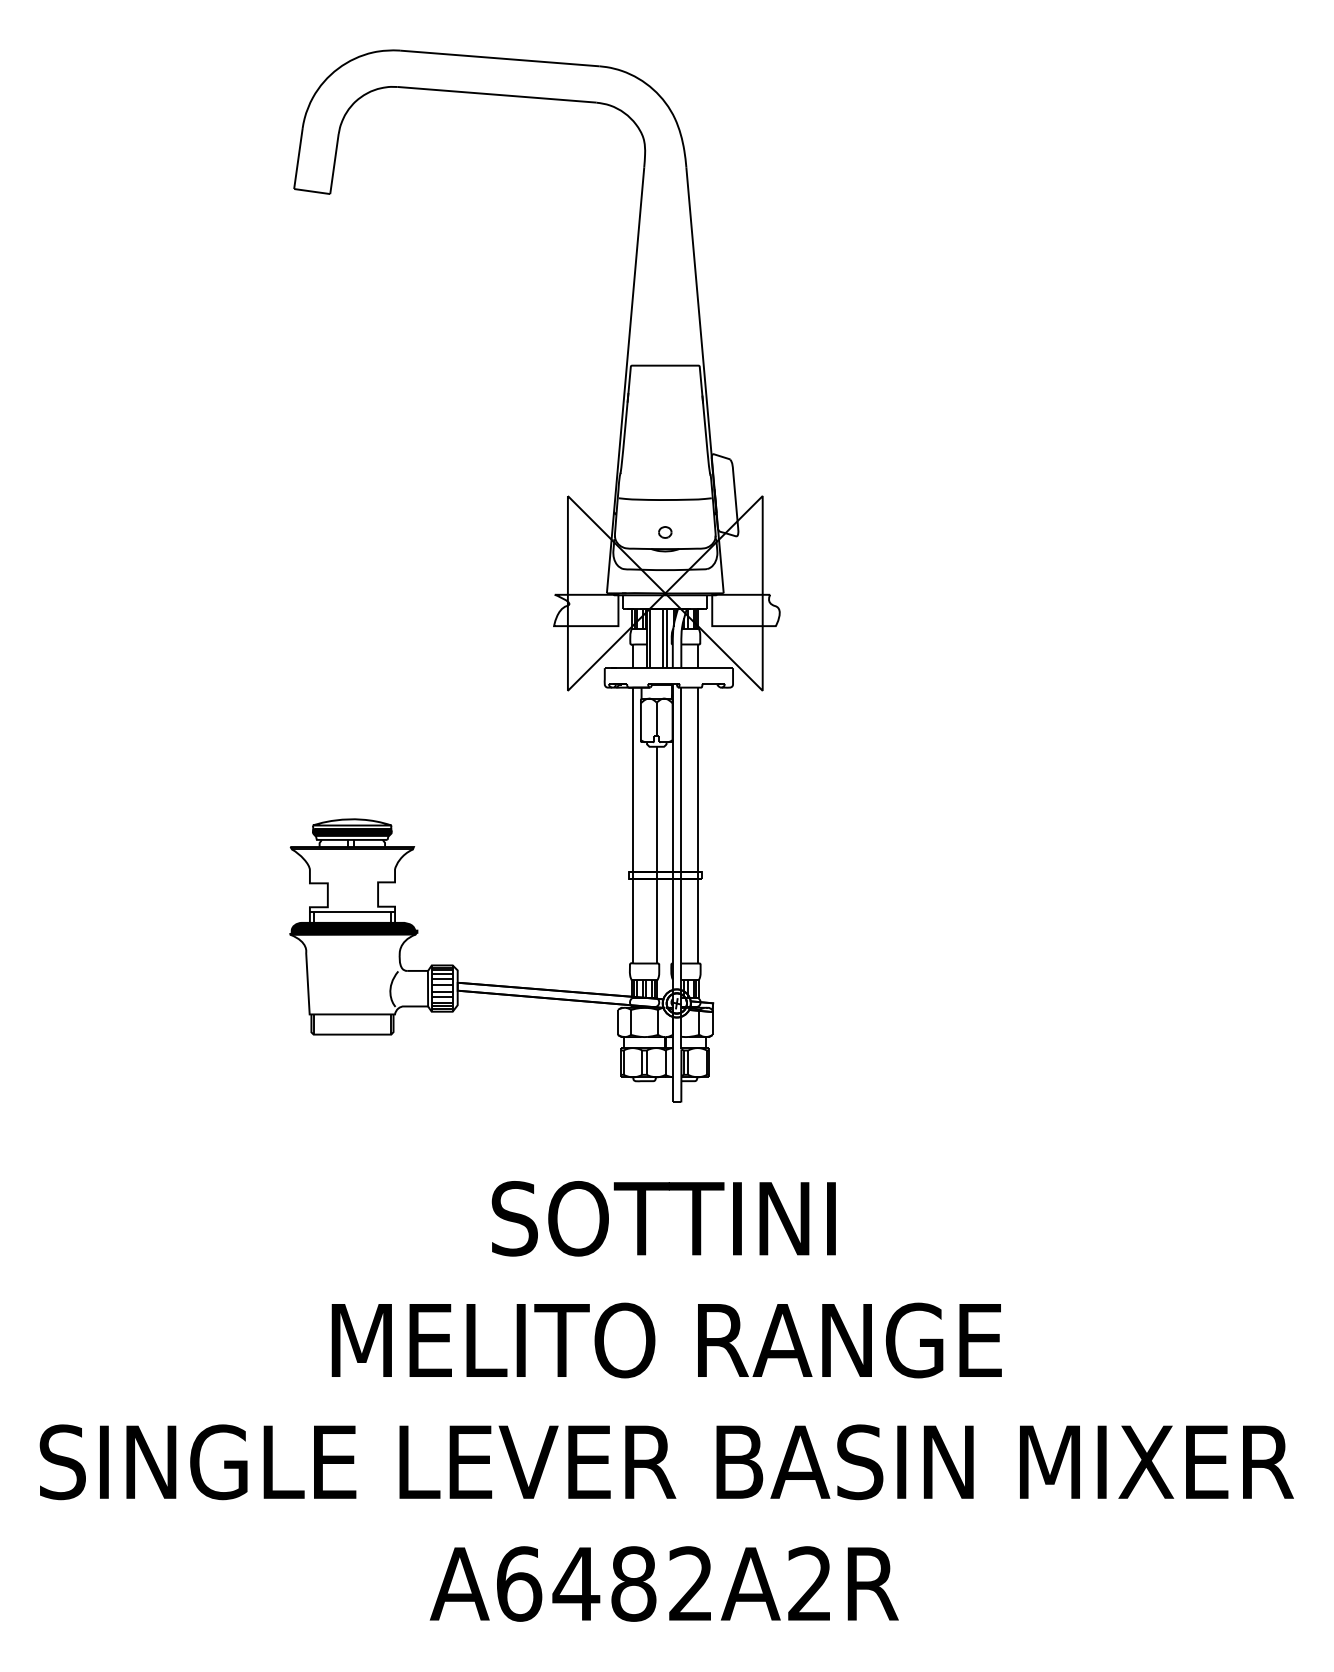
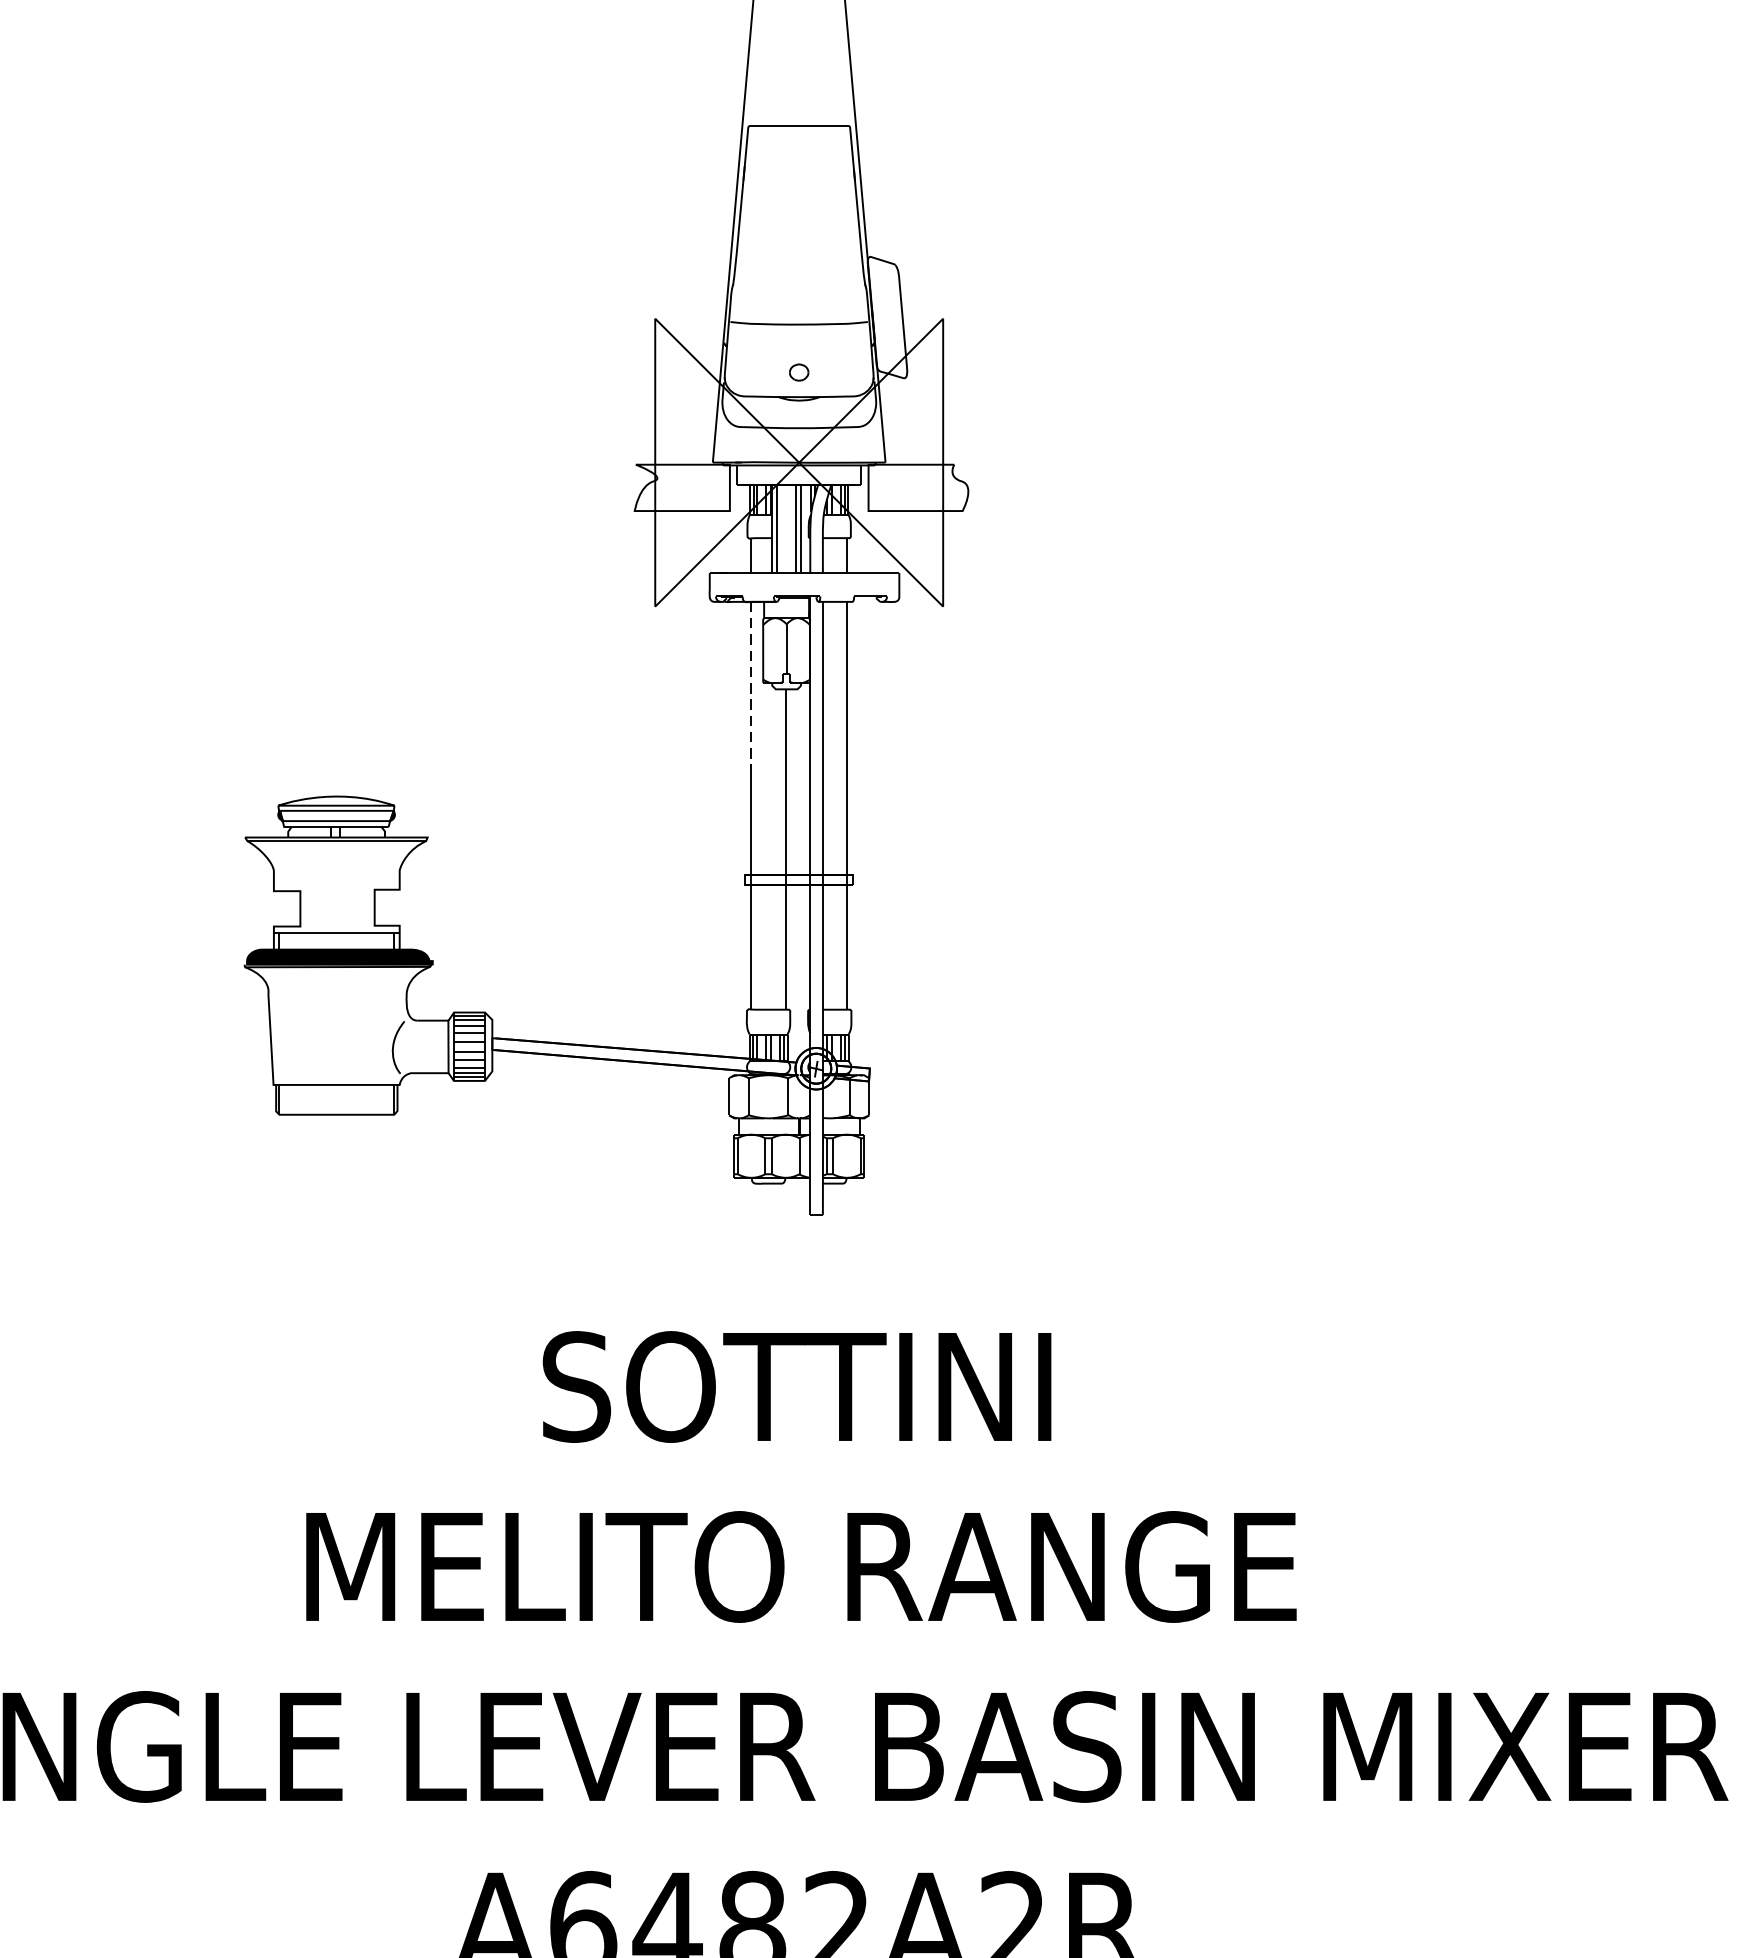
line: (632, 745) -> (750, 687), solid -> dashed
fill: (352, 831) -> (336, 814), removed

